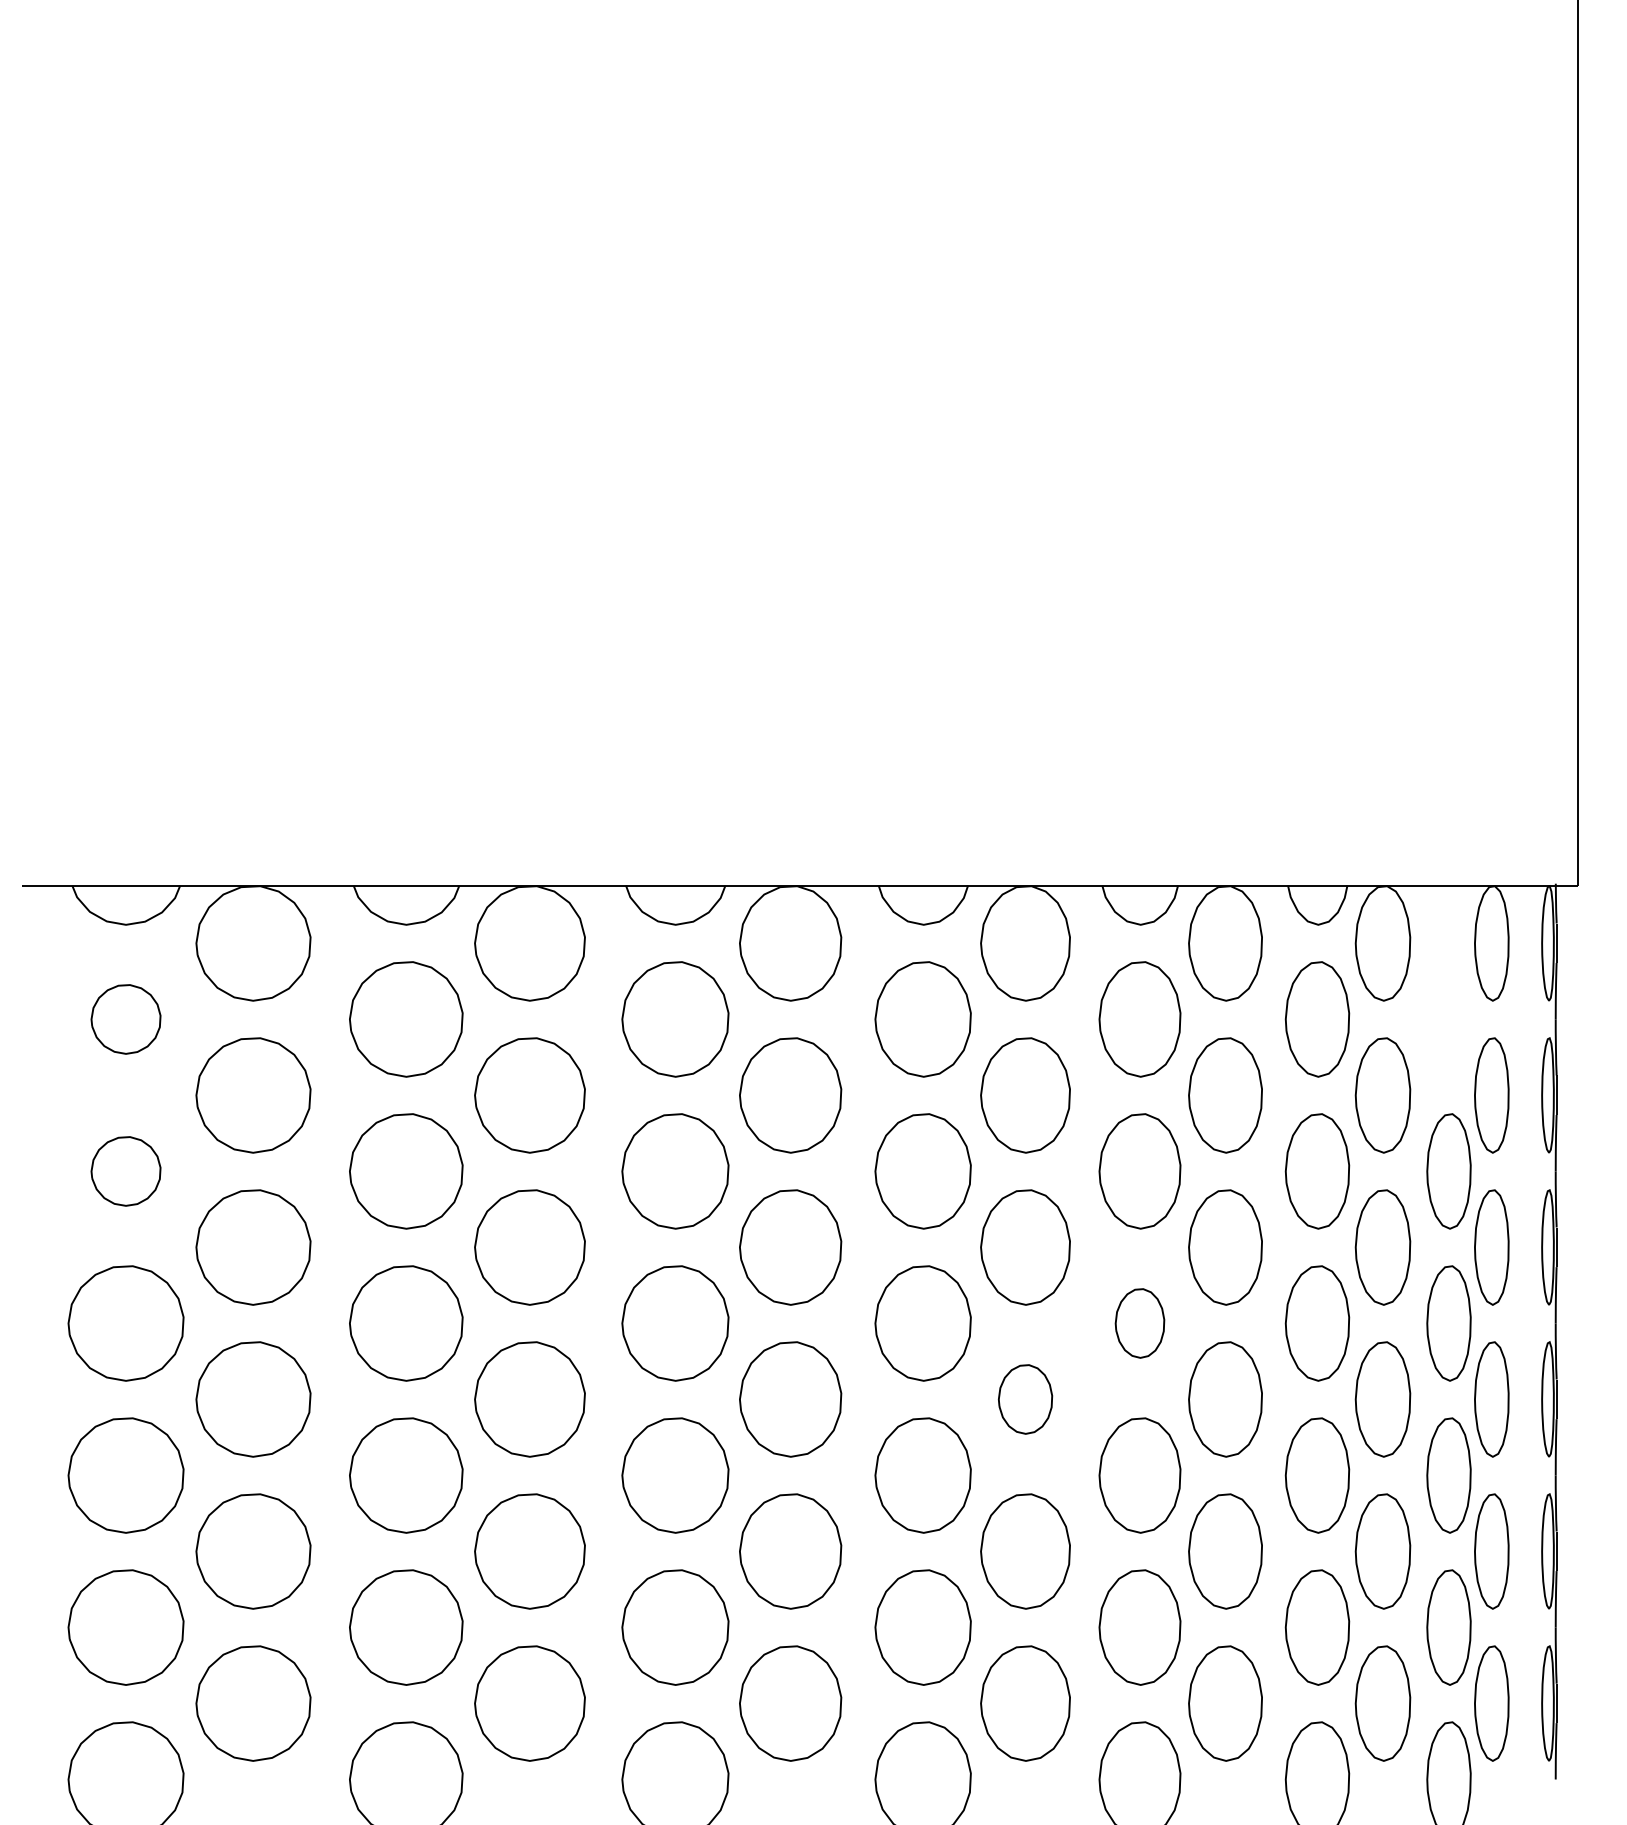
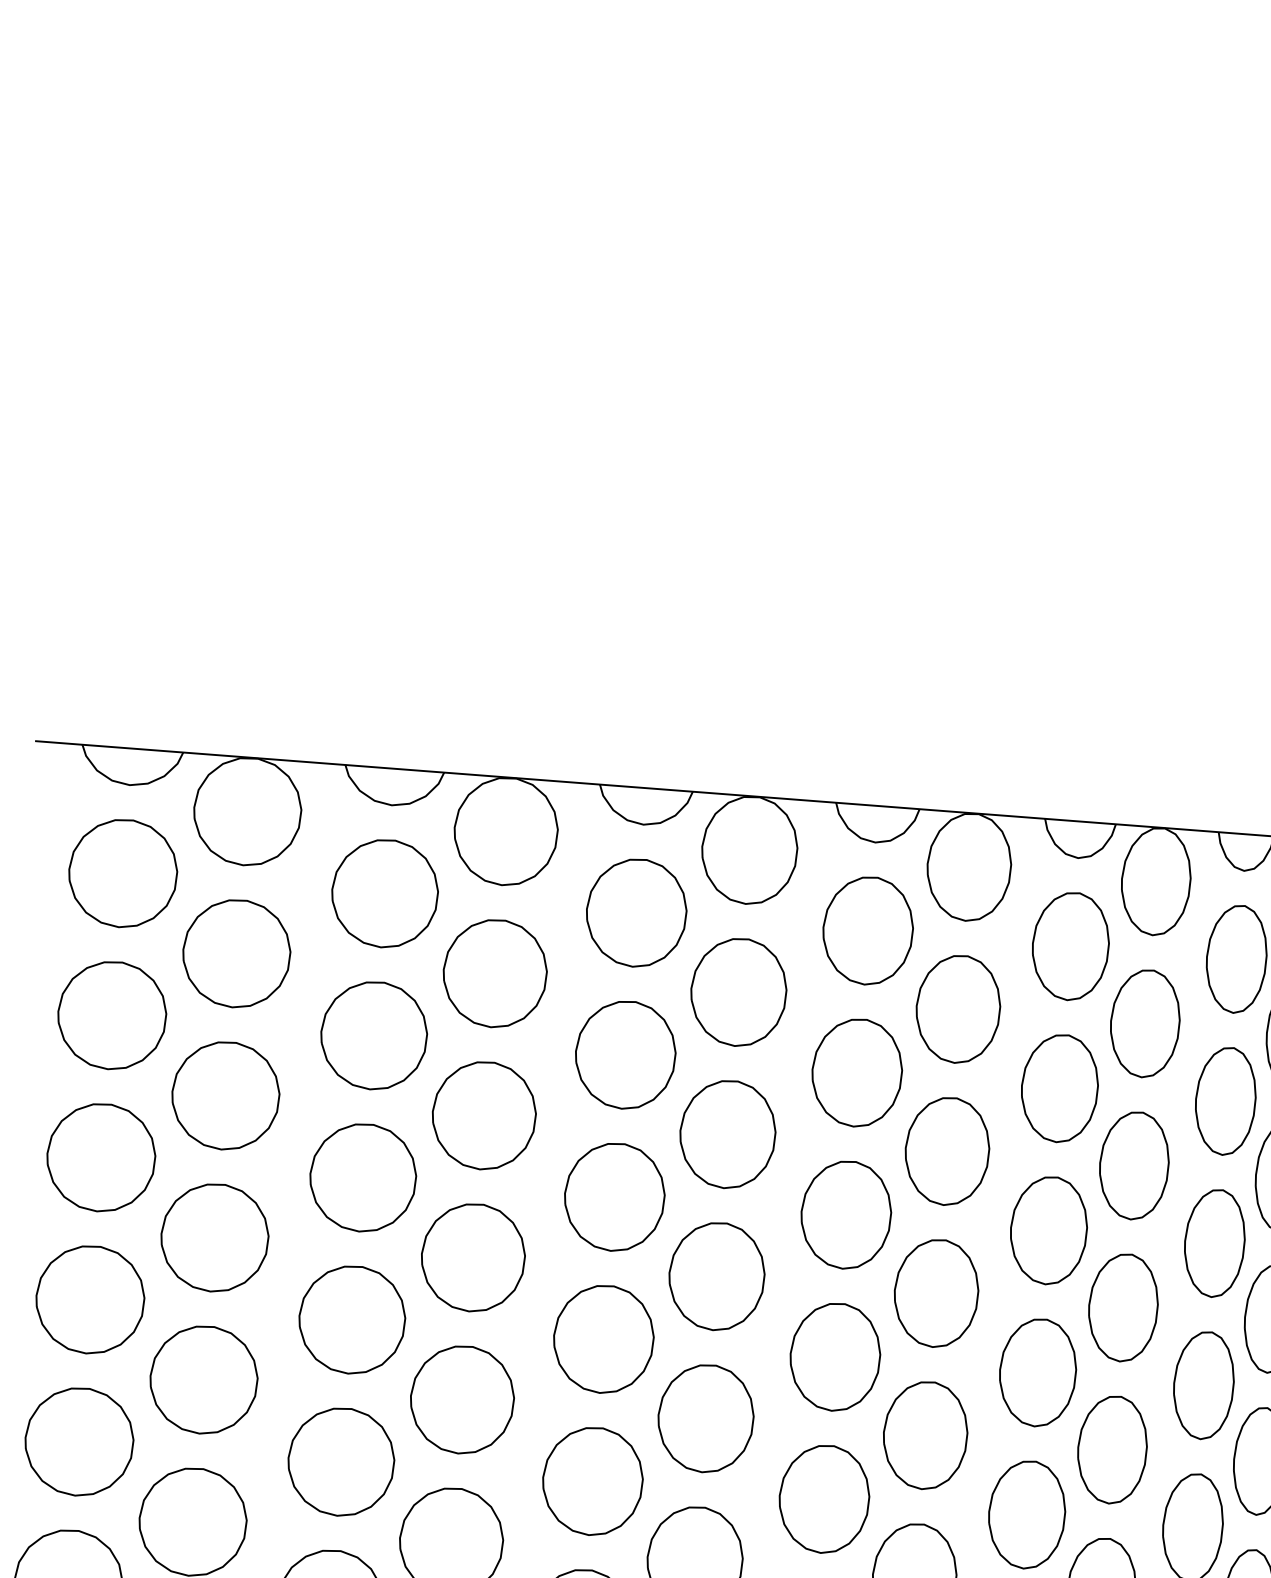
part: (125, 1019) -> (122, 873), size x1.67
part: (125, 1171) -> (111, 1015), size x1.67
part: (1139, 1323) -> (1048, 1230), size x1.67
part: (1025, 1399) -> (936, 1293), size x1.67

